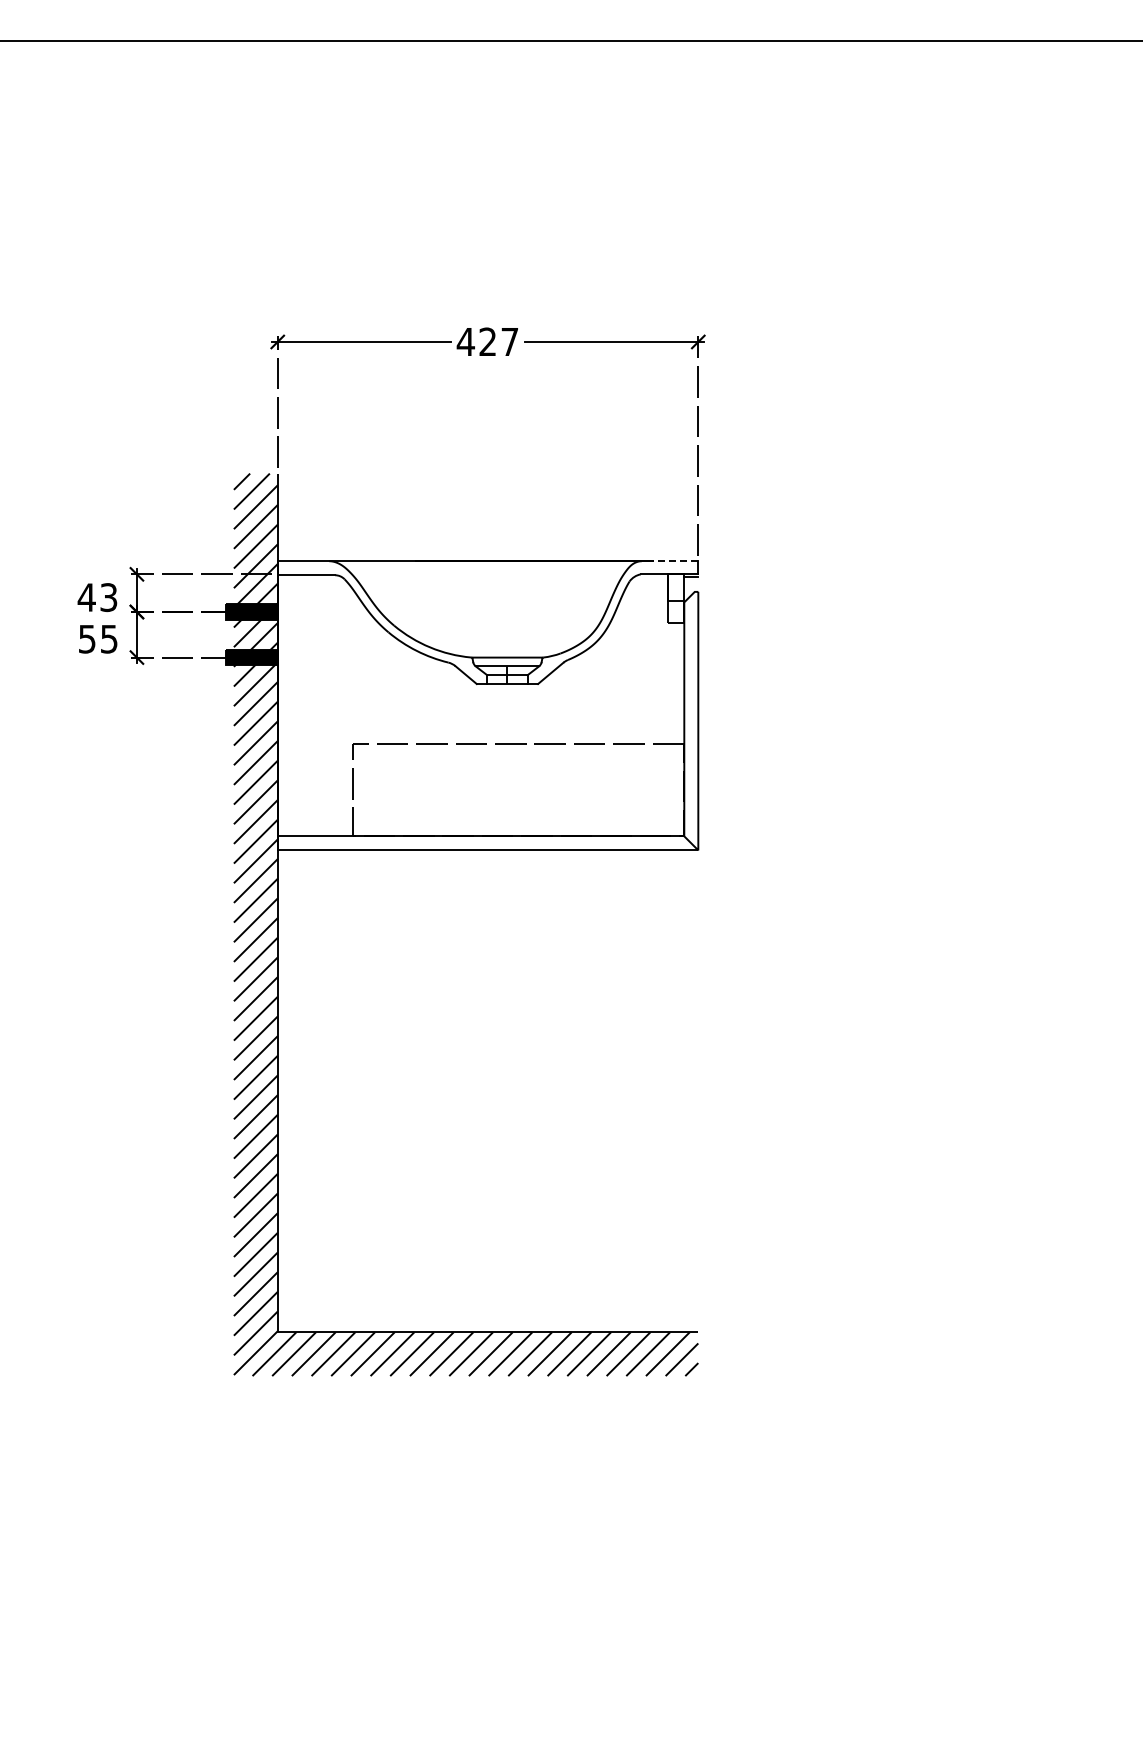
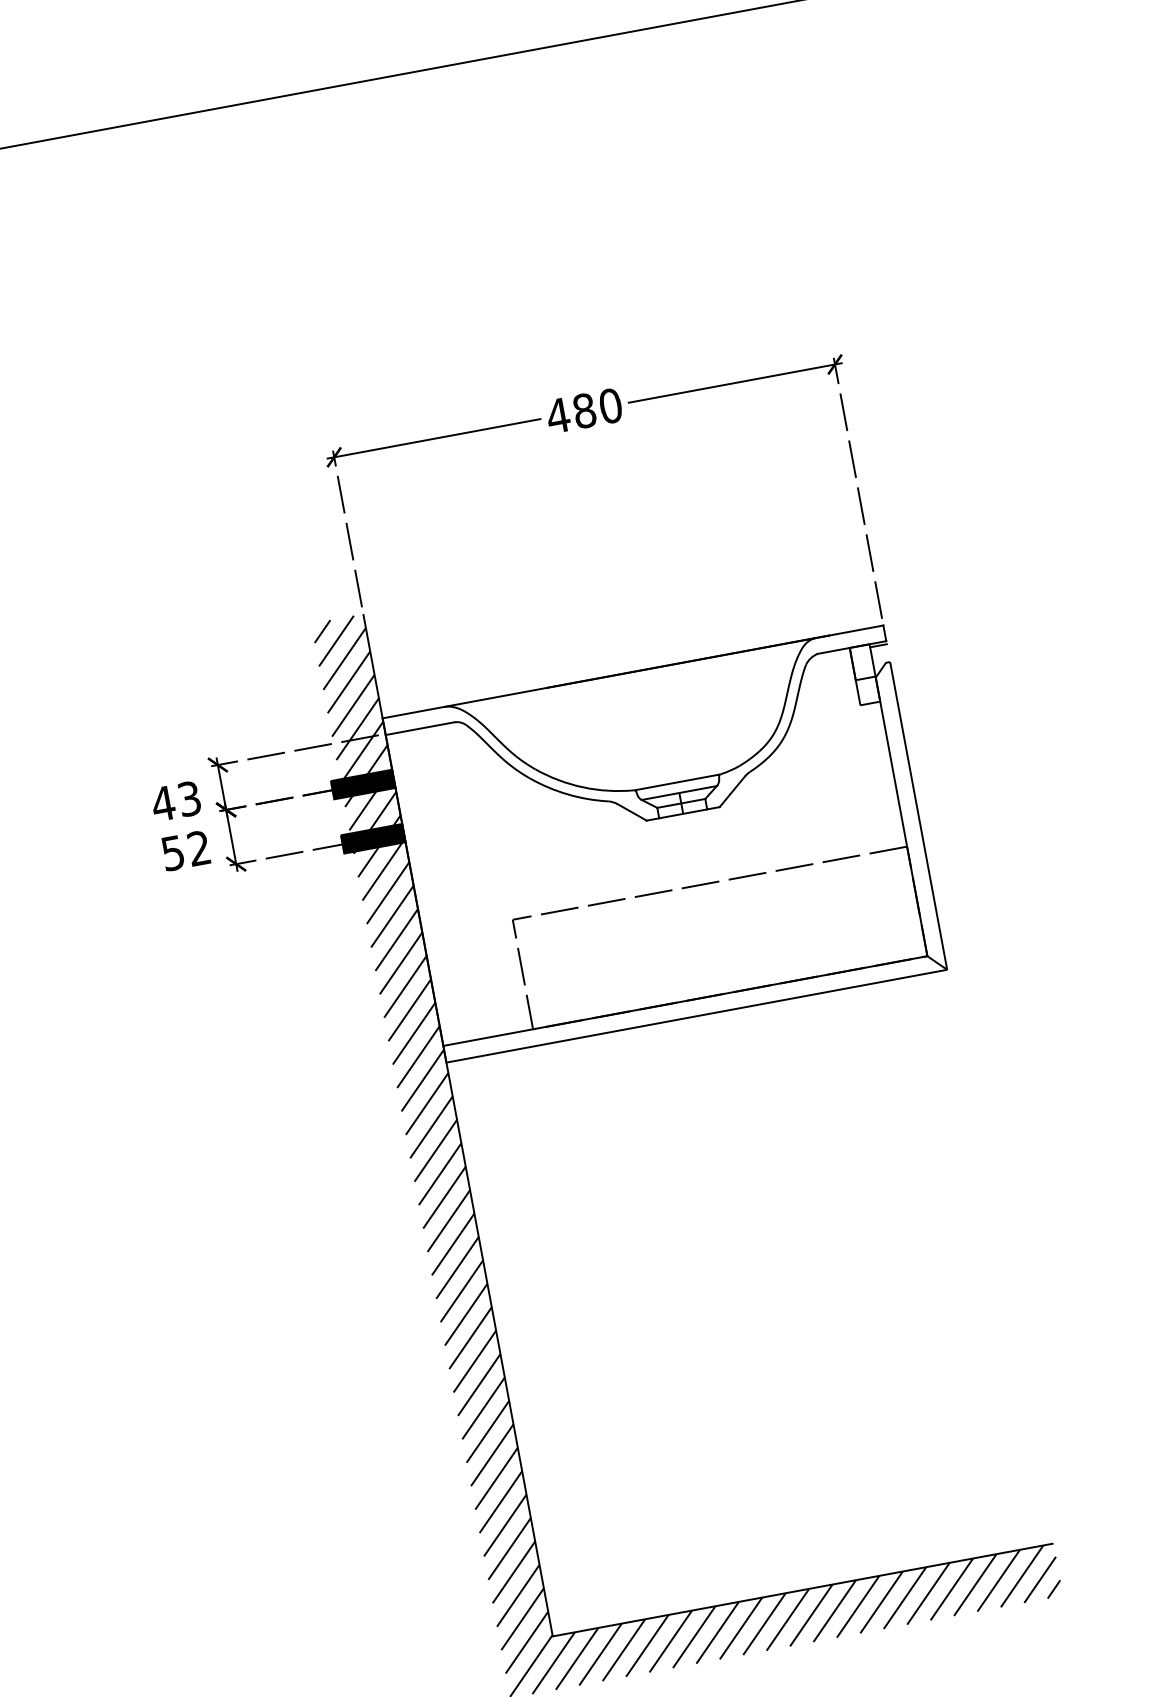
text: (498, 341) -> (597, 408), 427 -> 480
line: (675, 561) -> (856, 630), dashed -> solid
text: (109, 638) -> (199, 847), 55 -> 52

